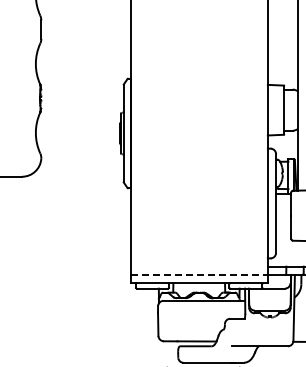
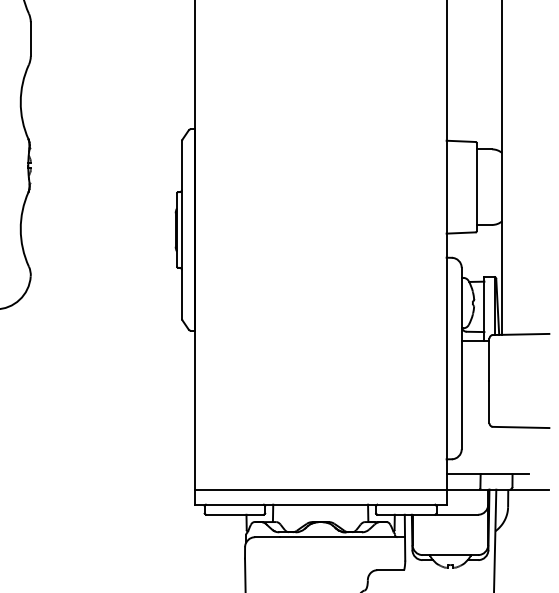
line: (199, 274) -> (321, 488), dashed -> solid

